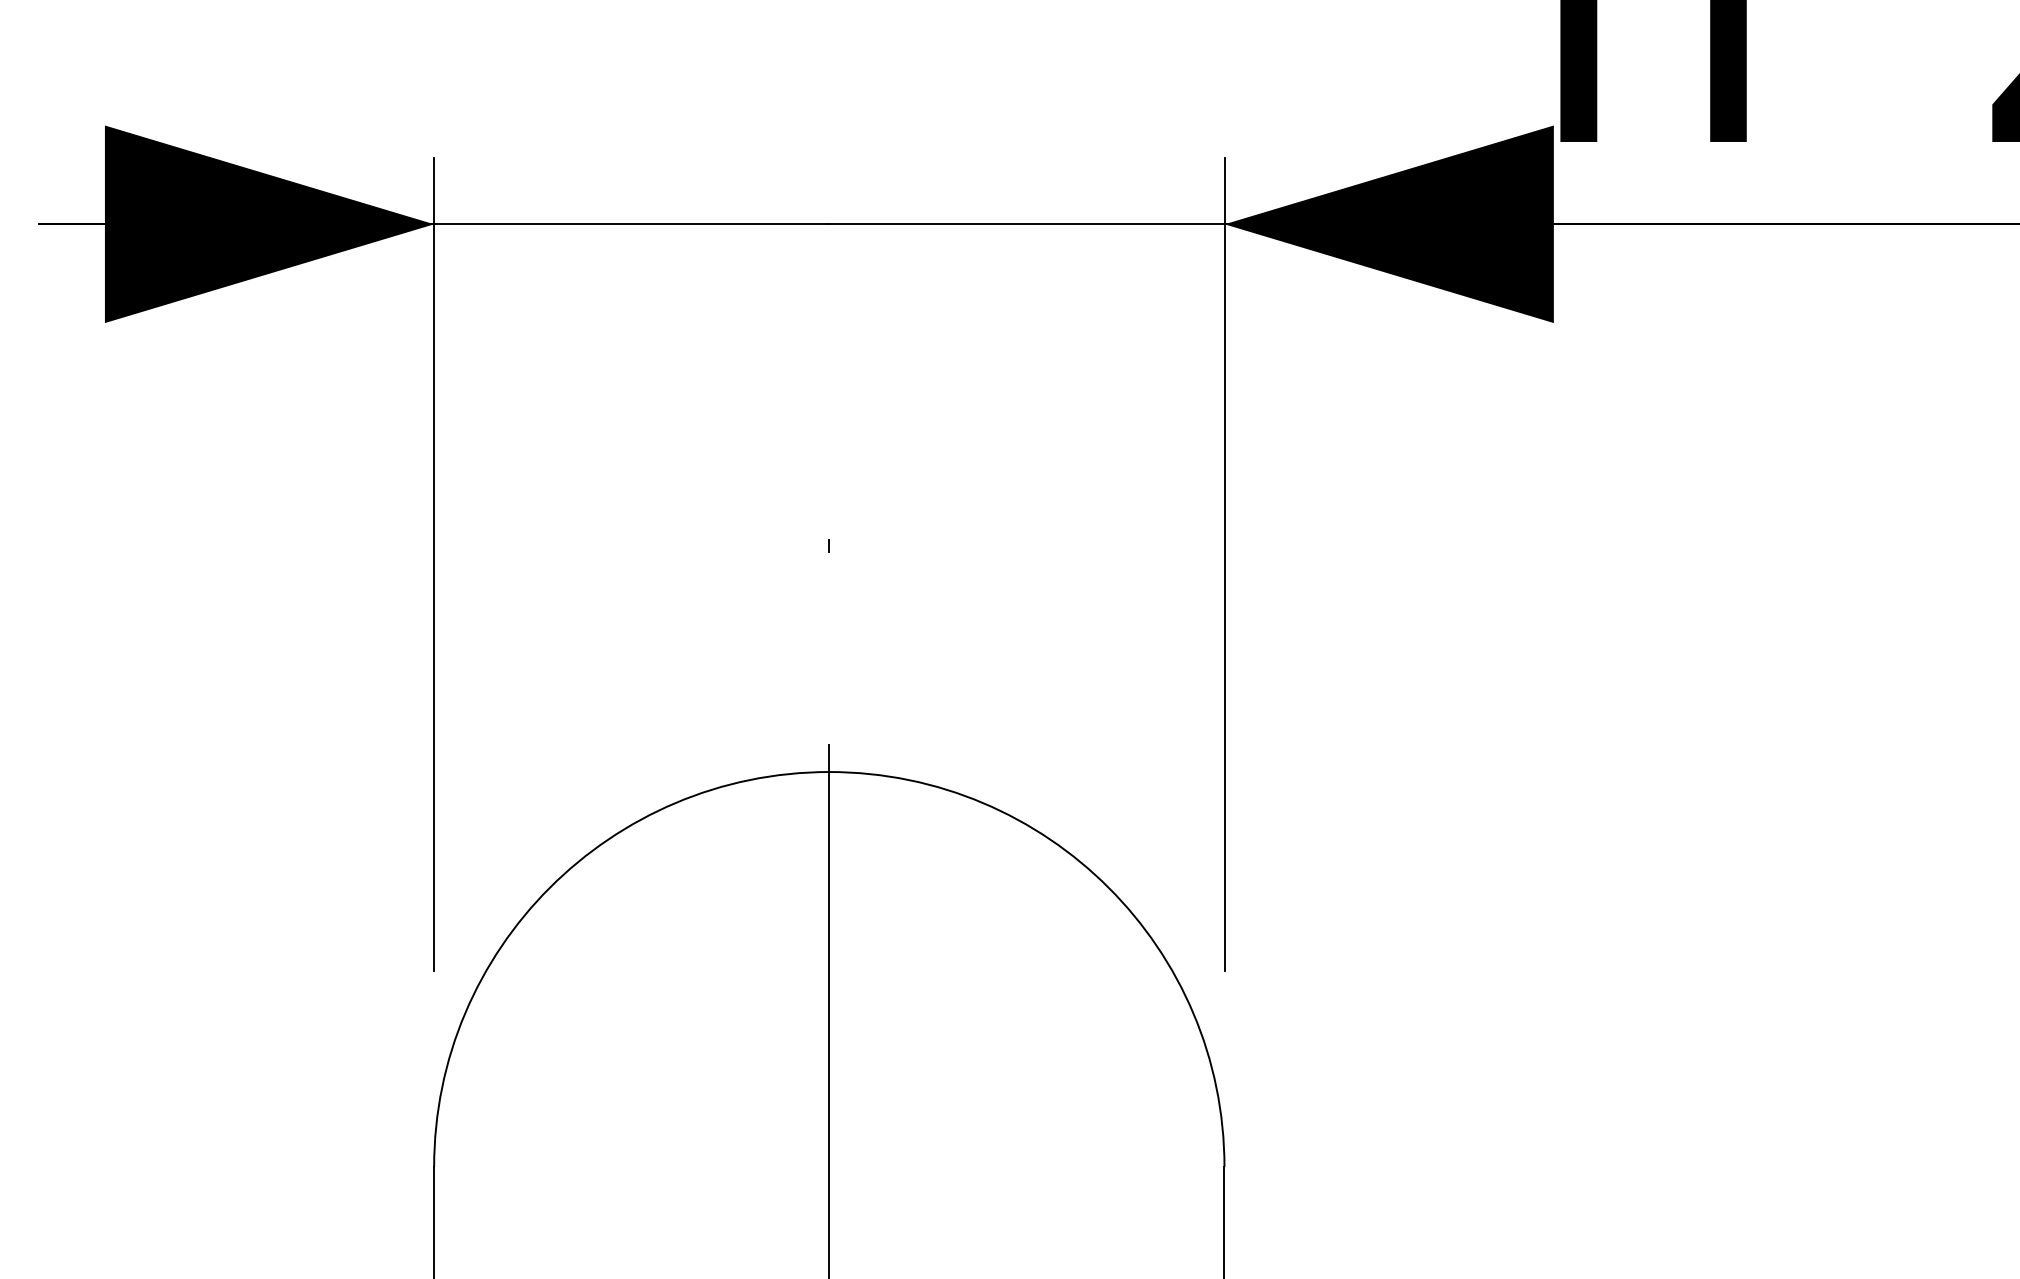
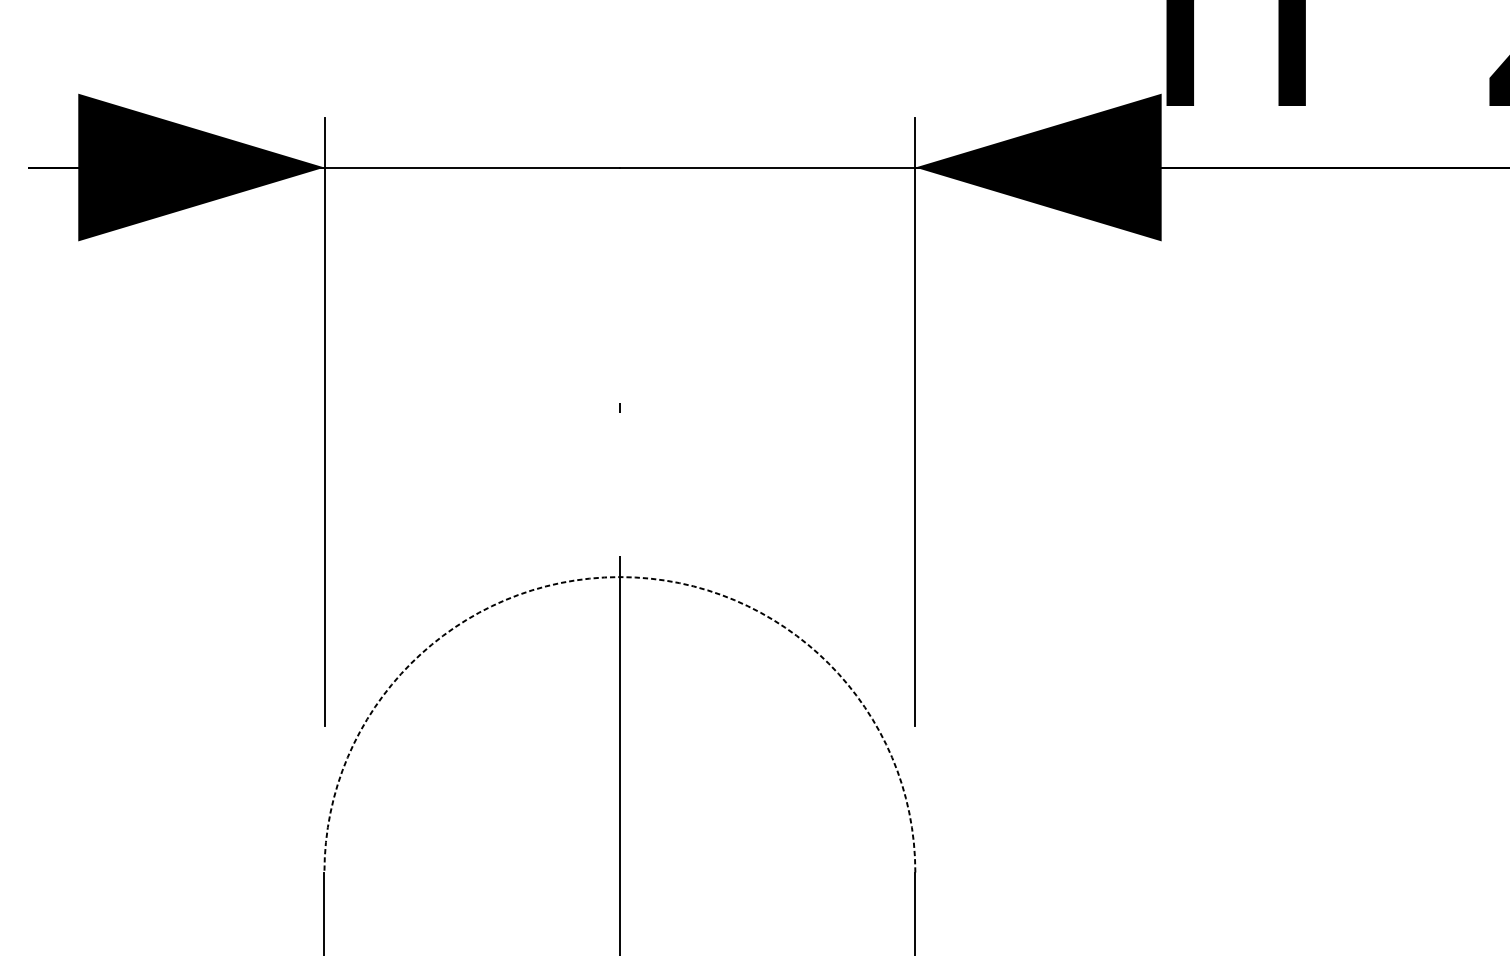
arc: (829, 772) -> (620, 577), solid -> dashed

